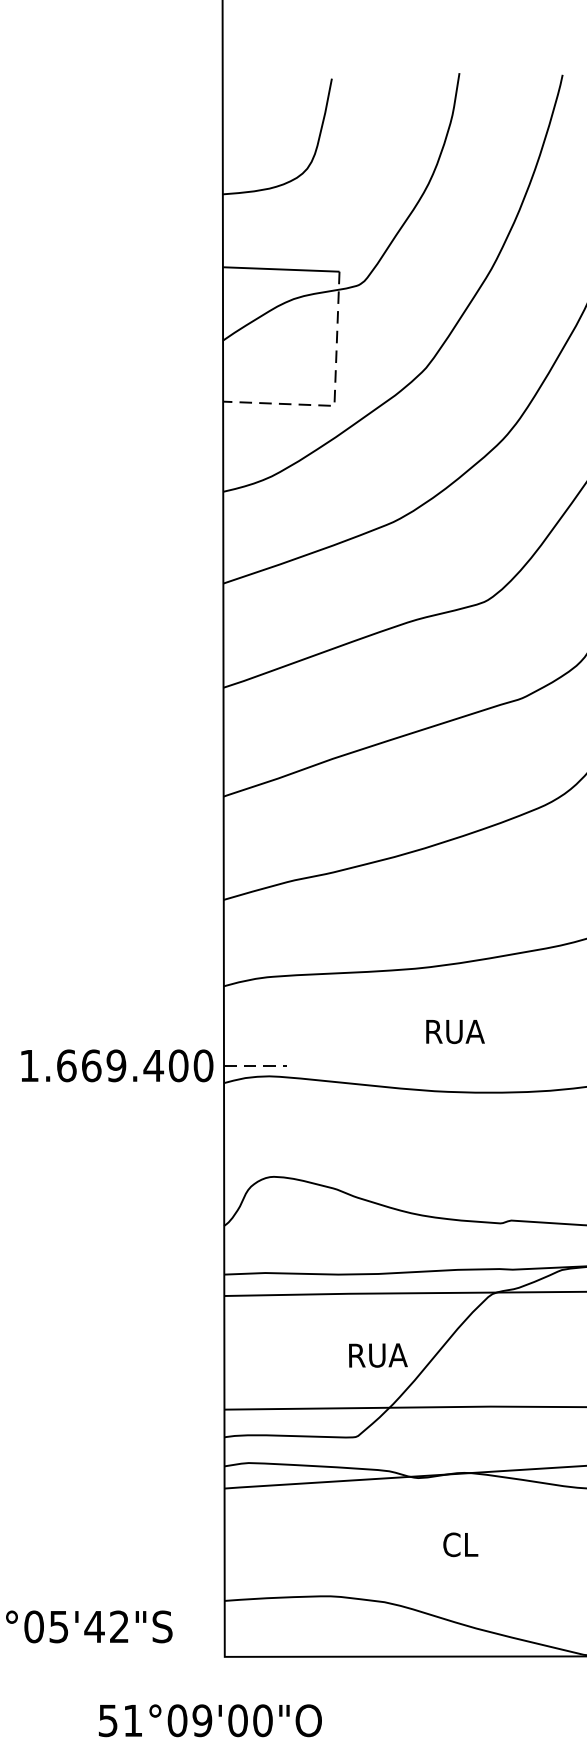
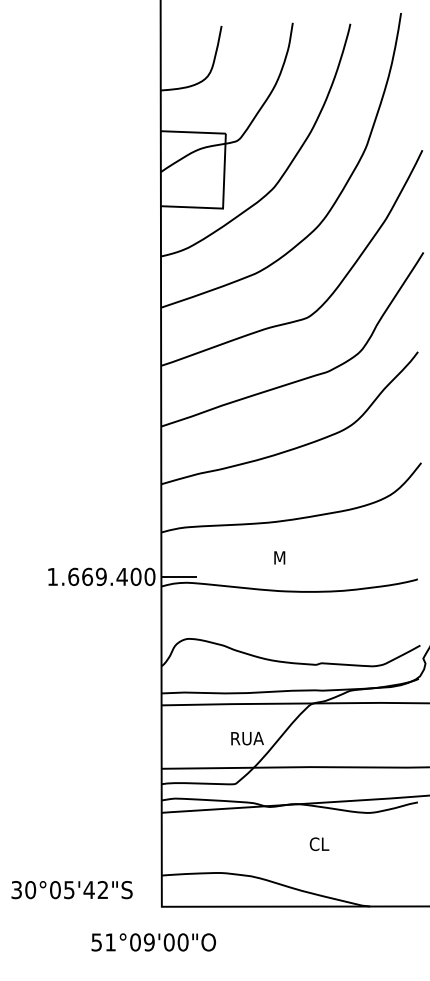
line: (335, 396) -> (223, 203), dashed -> solid
text: (455, 1031) -> (290, 557), RUA -> M
line: (256, 1065) -> (179, 576), dashed -> solid
text: (460, 1543) -> (319, 843), moved

